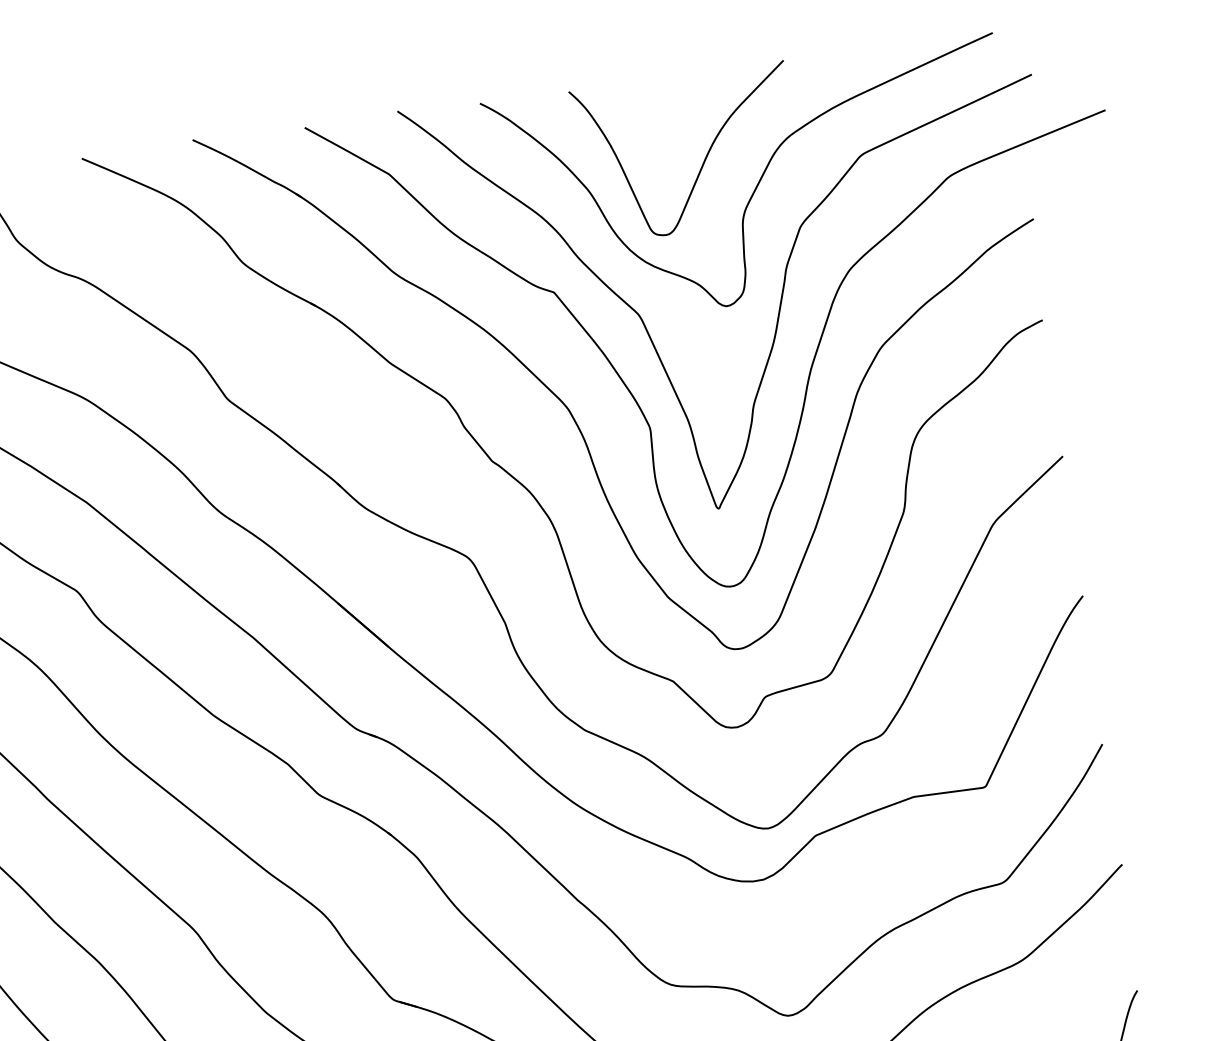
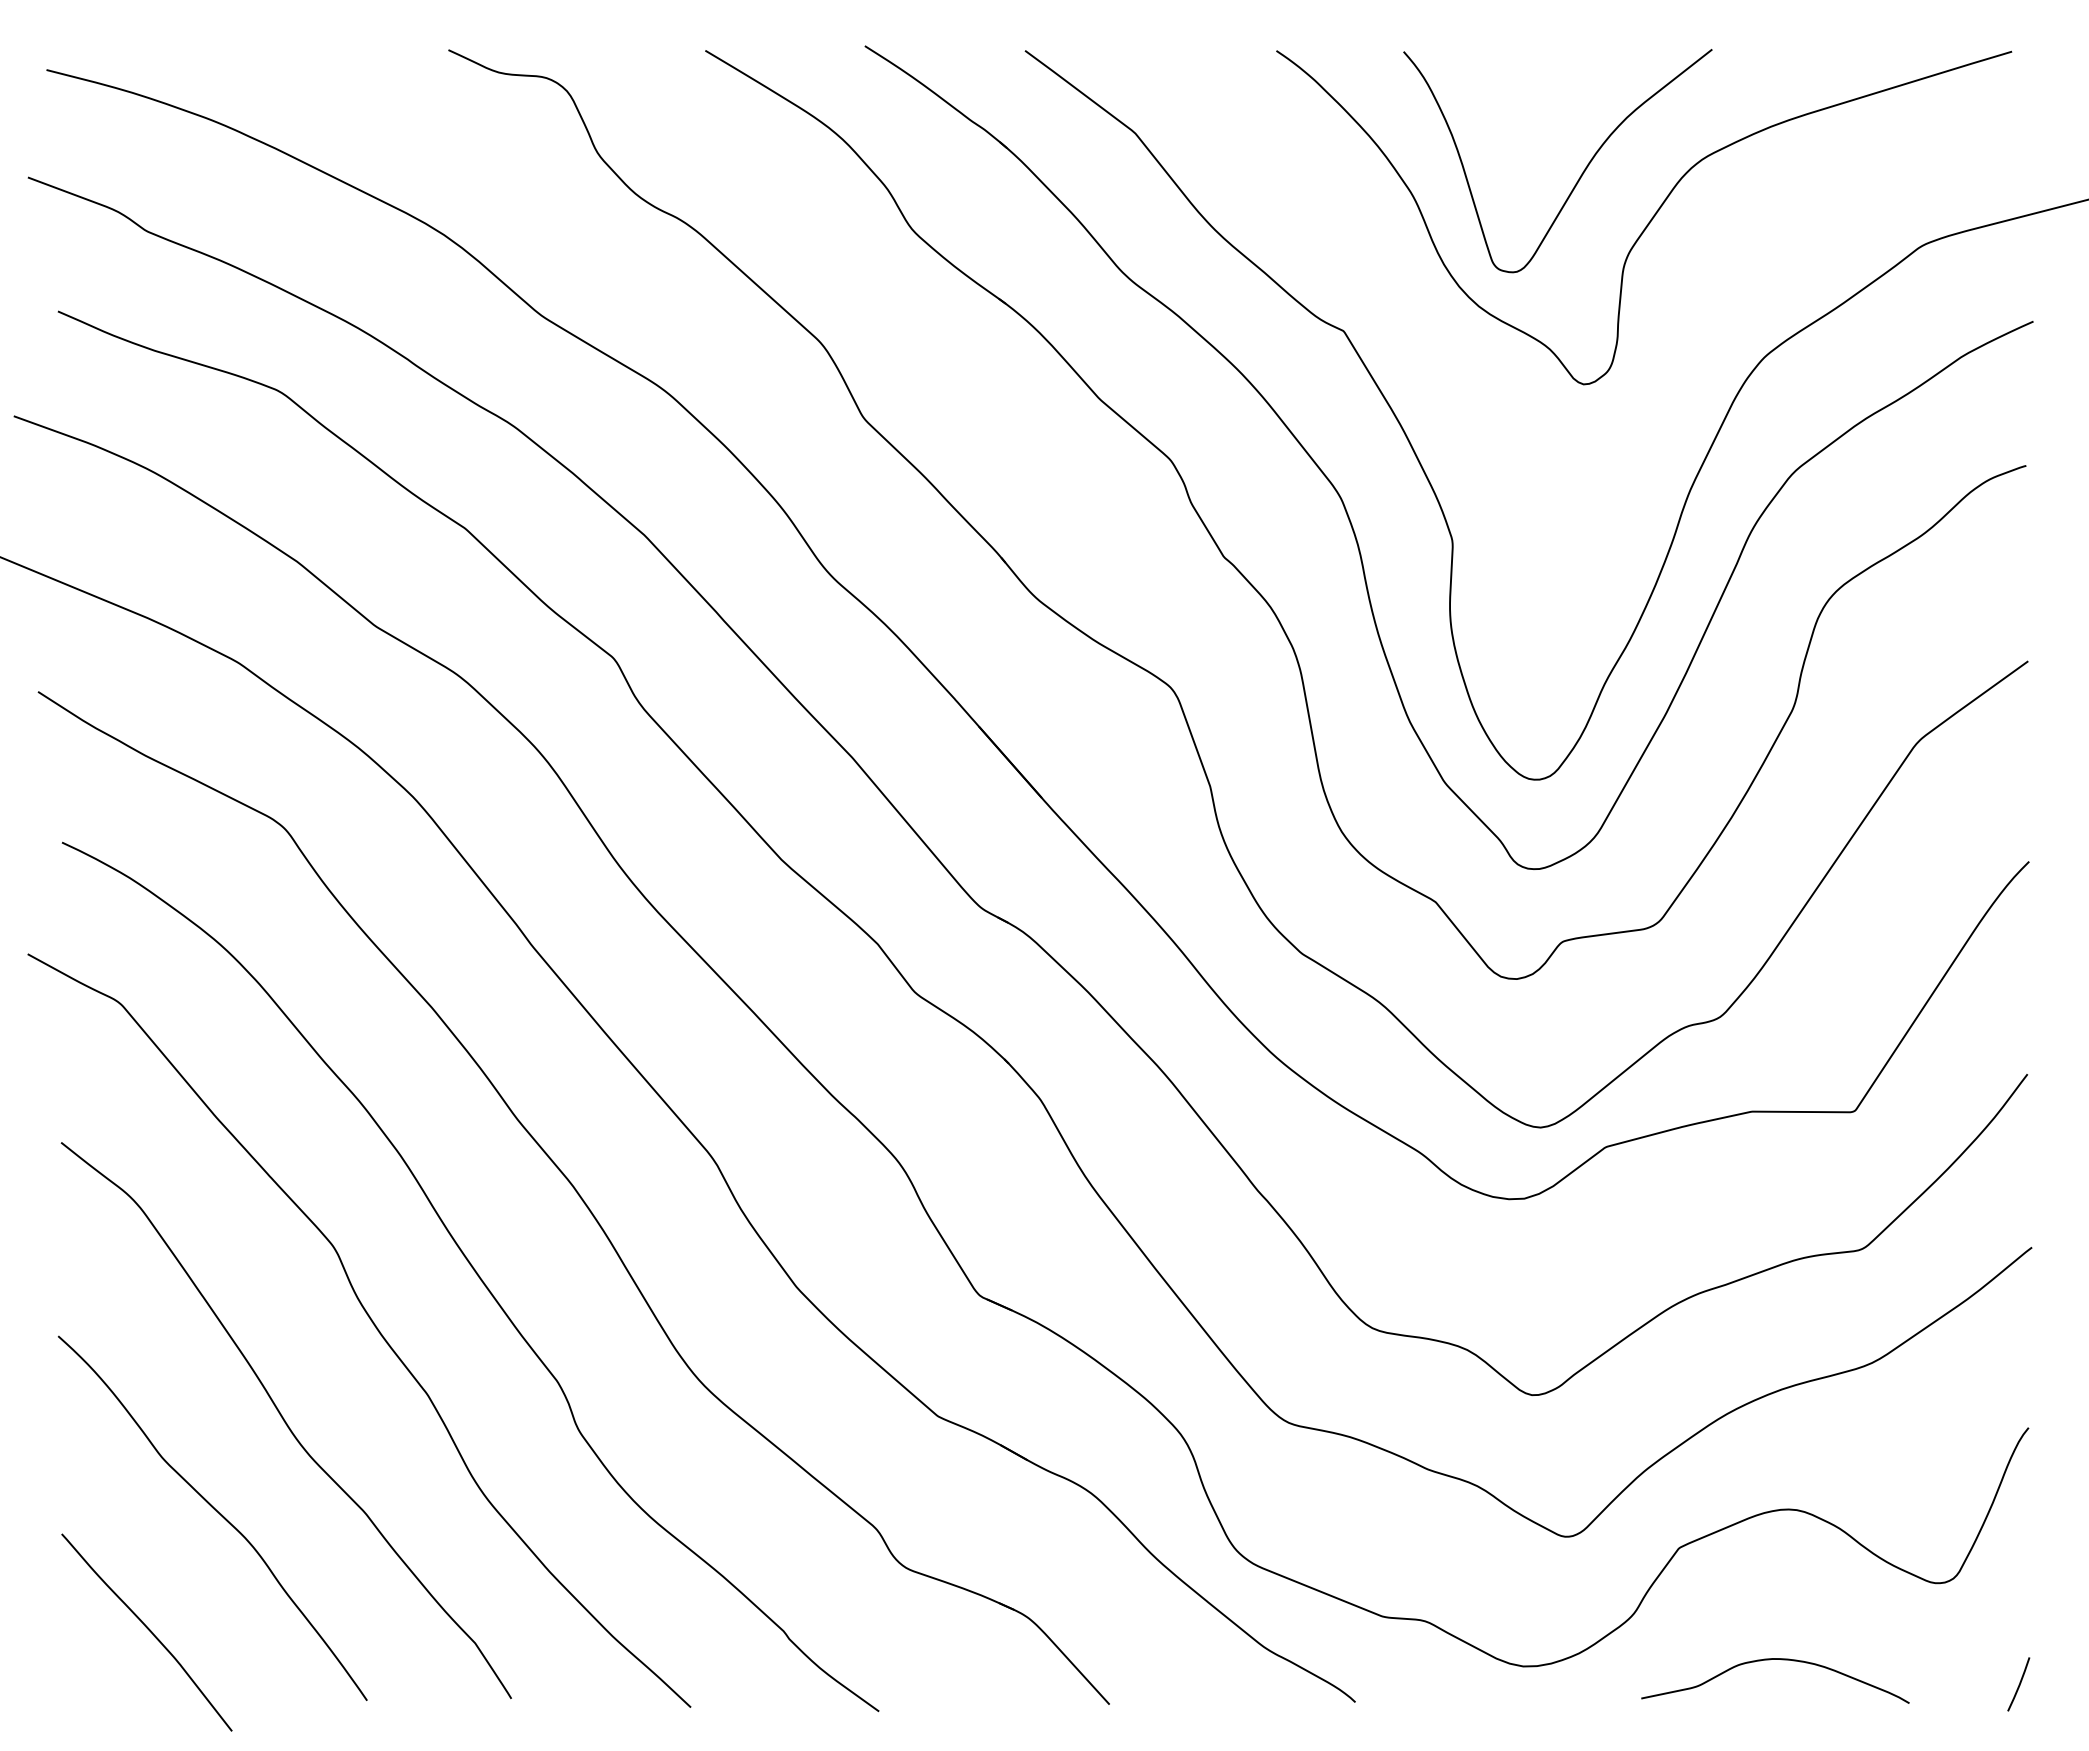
curve: (782, 287) -> (1666, 369), removed

